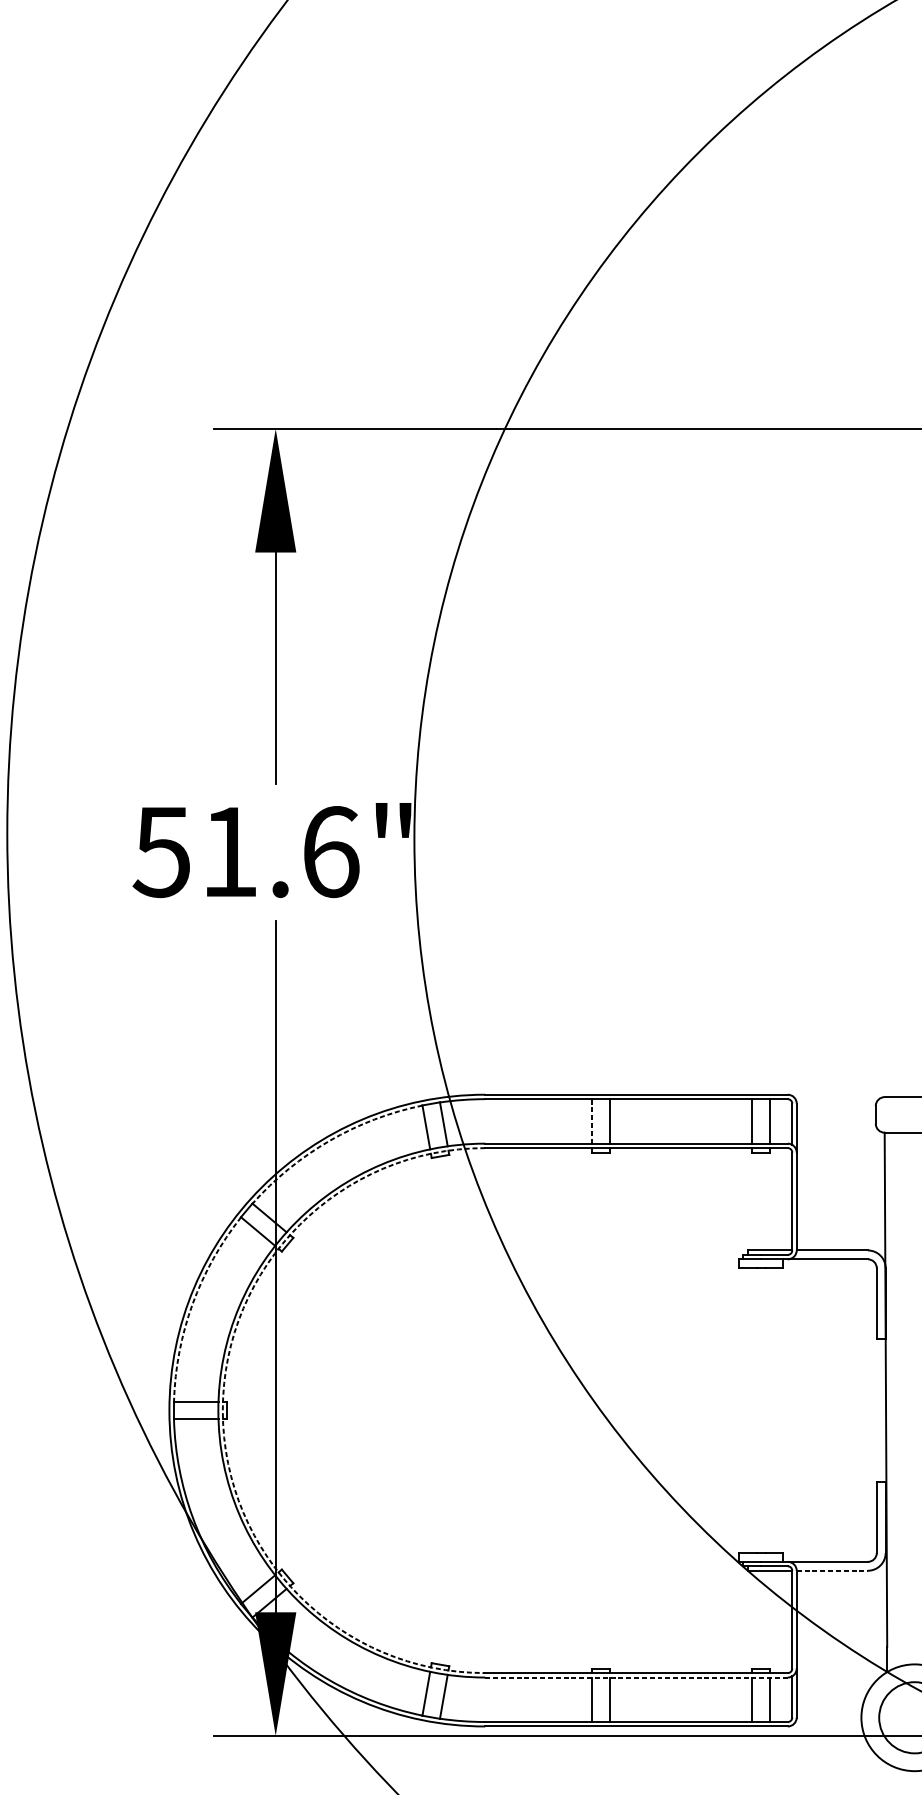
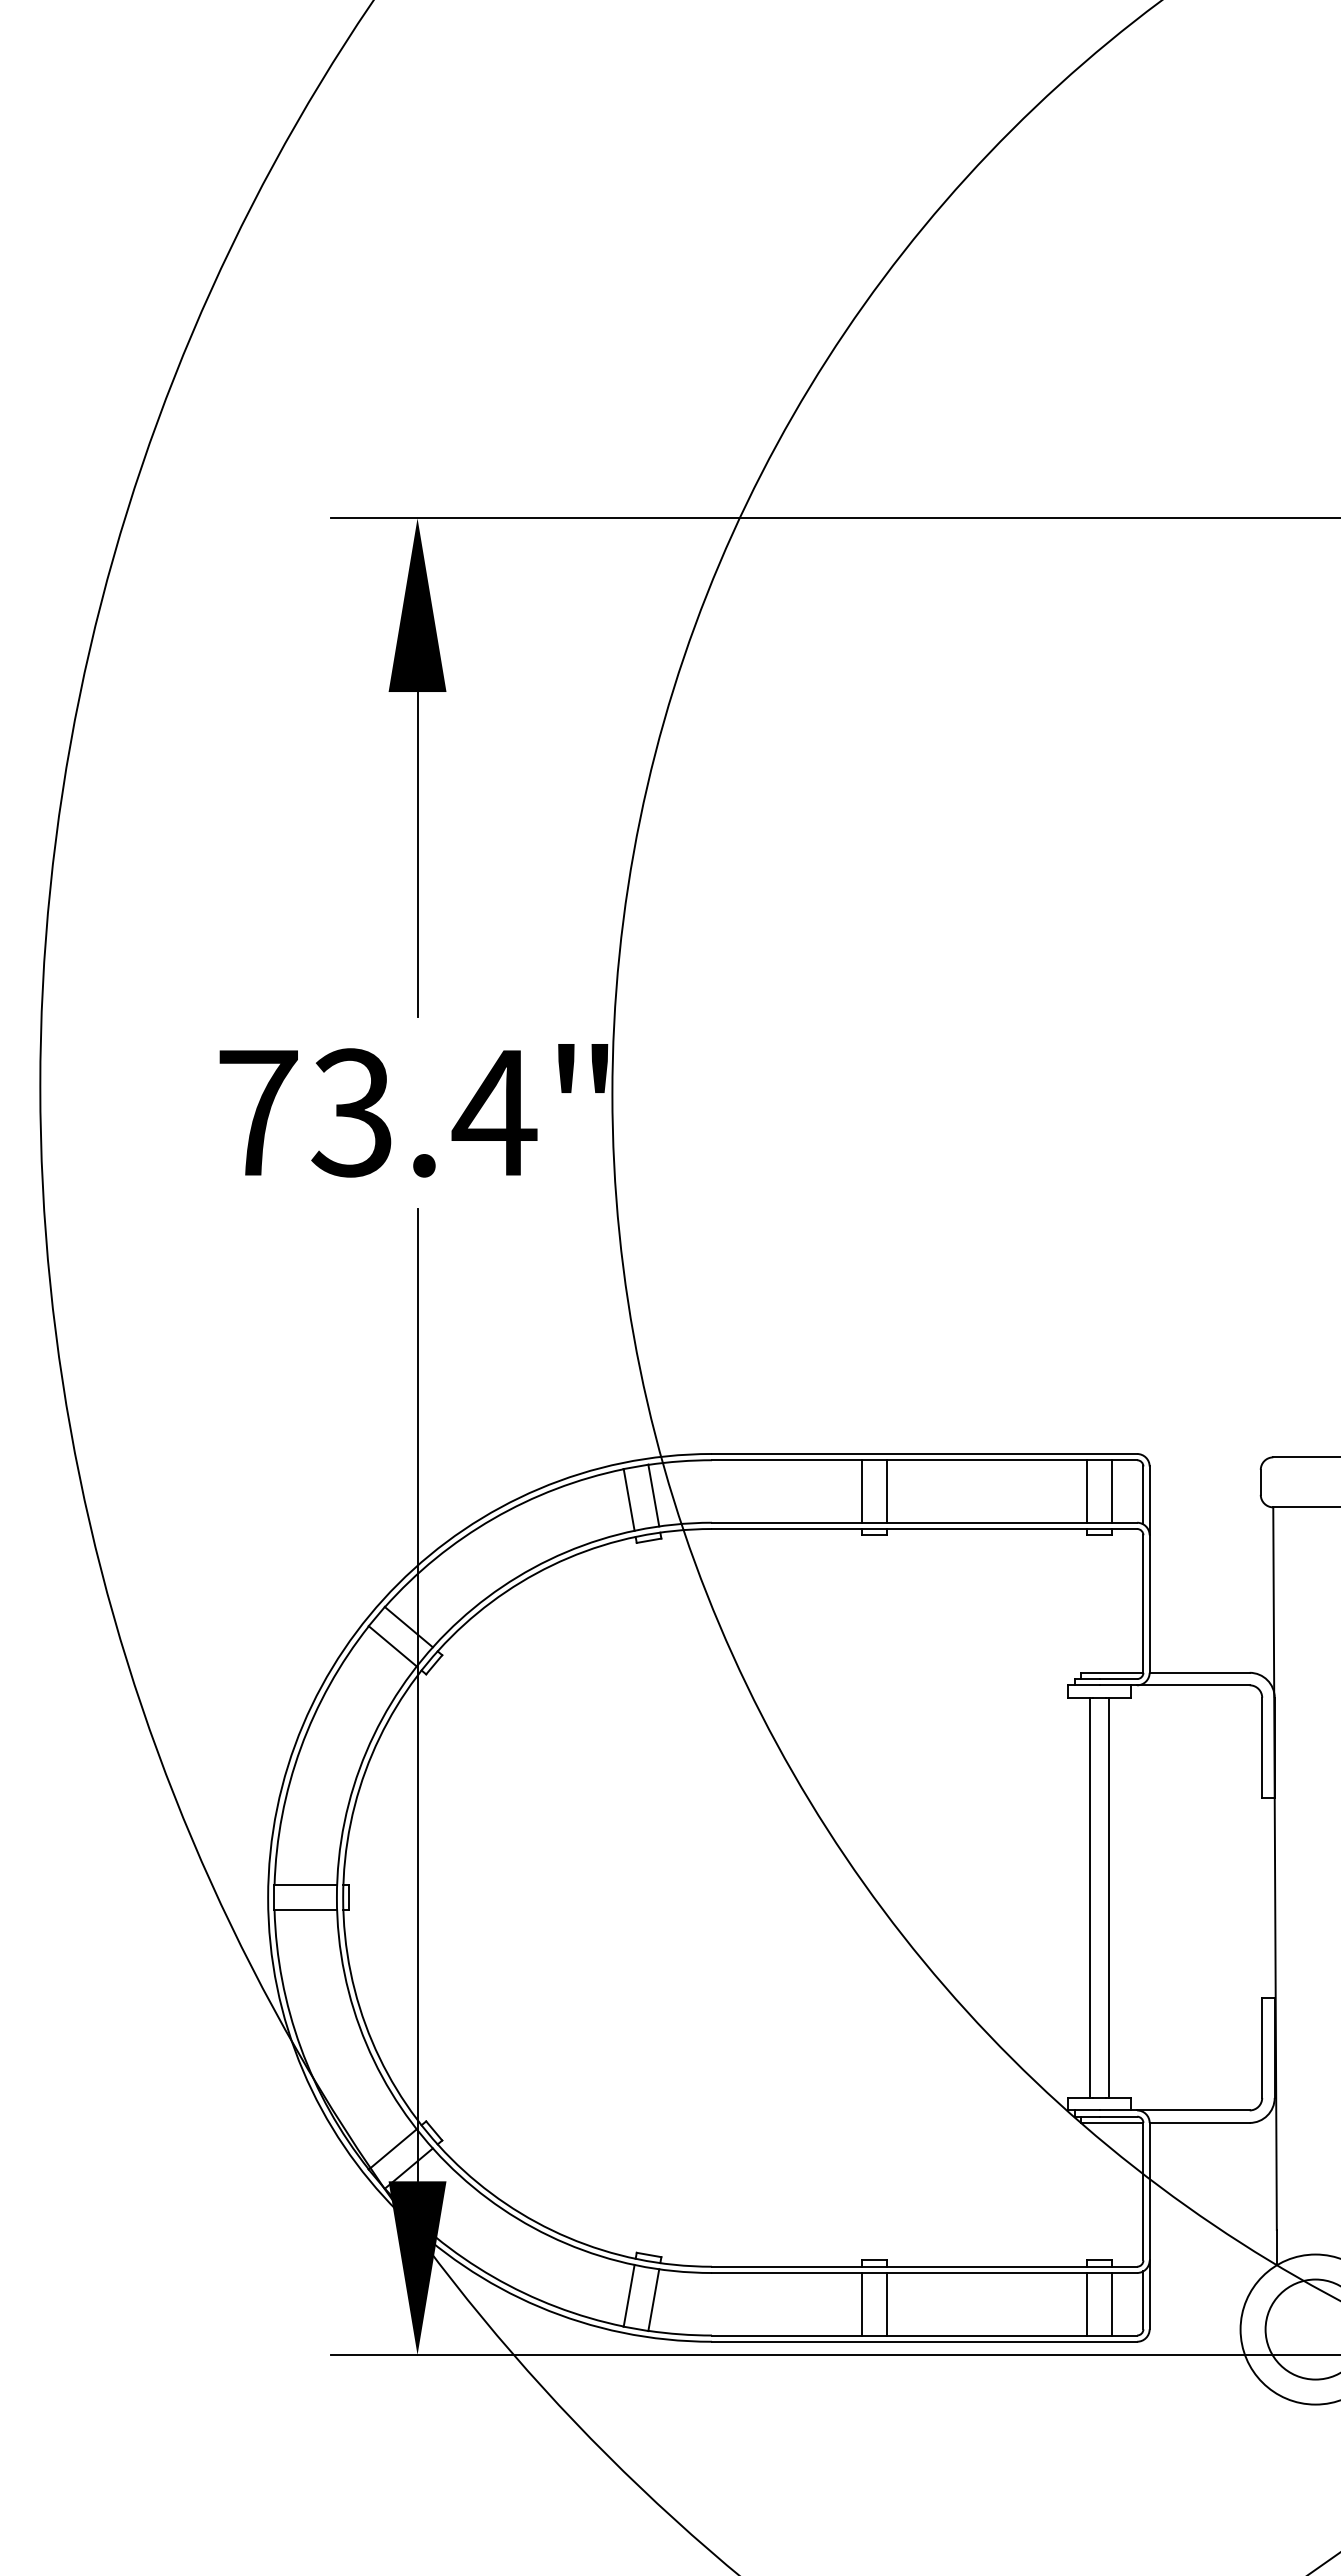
text: (246, 851) -> (376, 1112), 51.6" -> 73.4"
line: (592, 1121) -> (862, 1491), dashed -> solid
arc: (329, 1140) -> (493, 1518), dashed -> solid
arc: (192, 1304) -> (300, 1748), dashed -> solid
arc: (223, 1410) -> (343, 1897), dashed -> solid
line: (754, 1410) -> (1090, 1897), added
line: (768, 1410) -> (1109, 1897), added
line: (832, 1570) -> (1200, 2122), dashed -> solid
line: (636, 1677) -> (924, 2273), dashed -> solid

